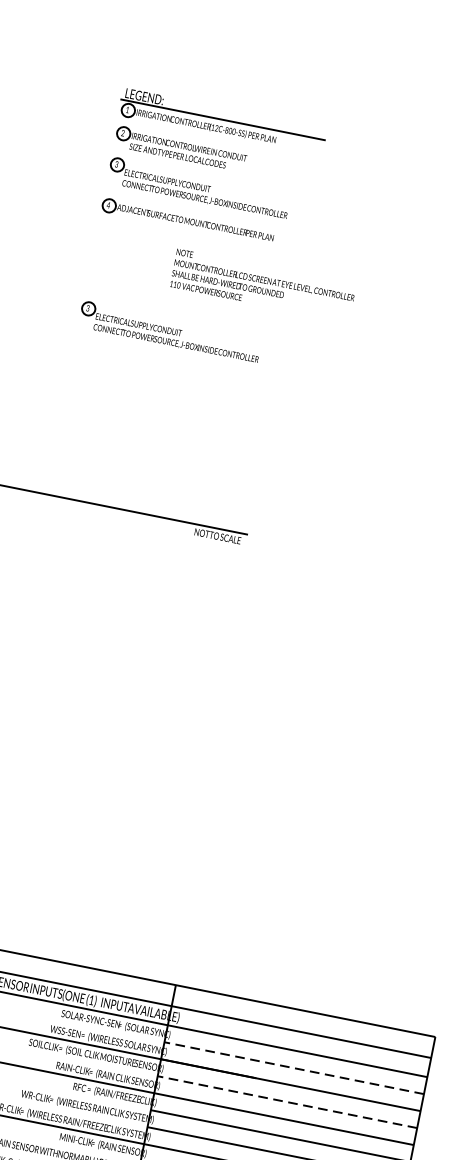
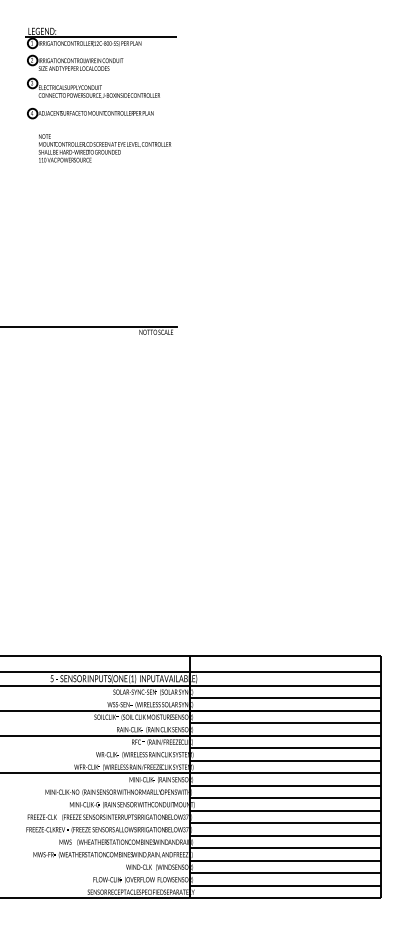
text: (262, 285) -> (104, 148), moved
part: (170, 330) -> (93, 193), removed
line: (293, 1068) -> (285, 698), dashed -> solid
line: (287, 1102) -> (285, 723), dashed -> solid

